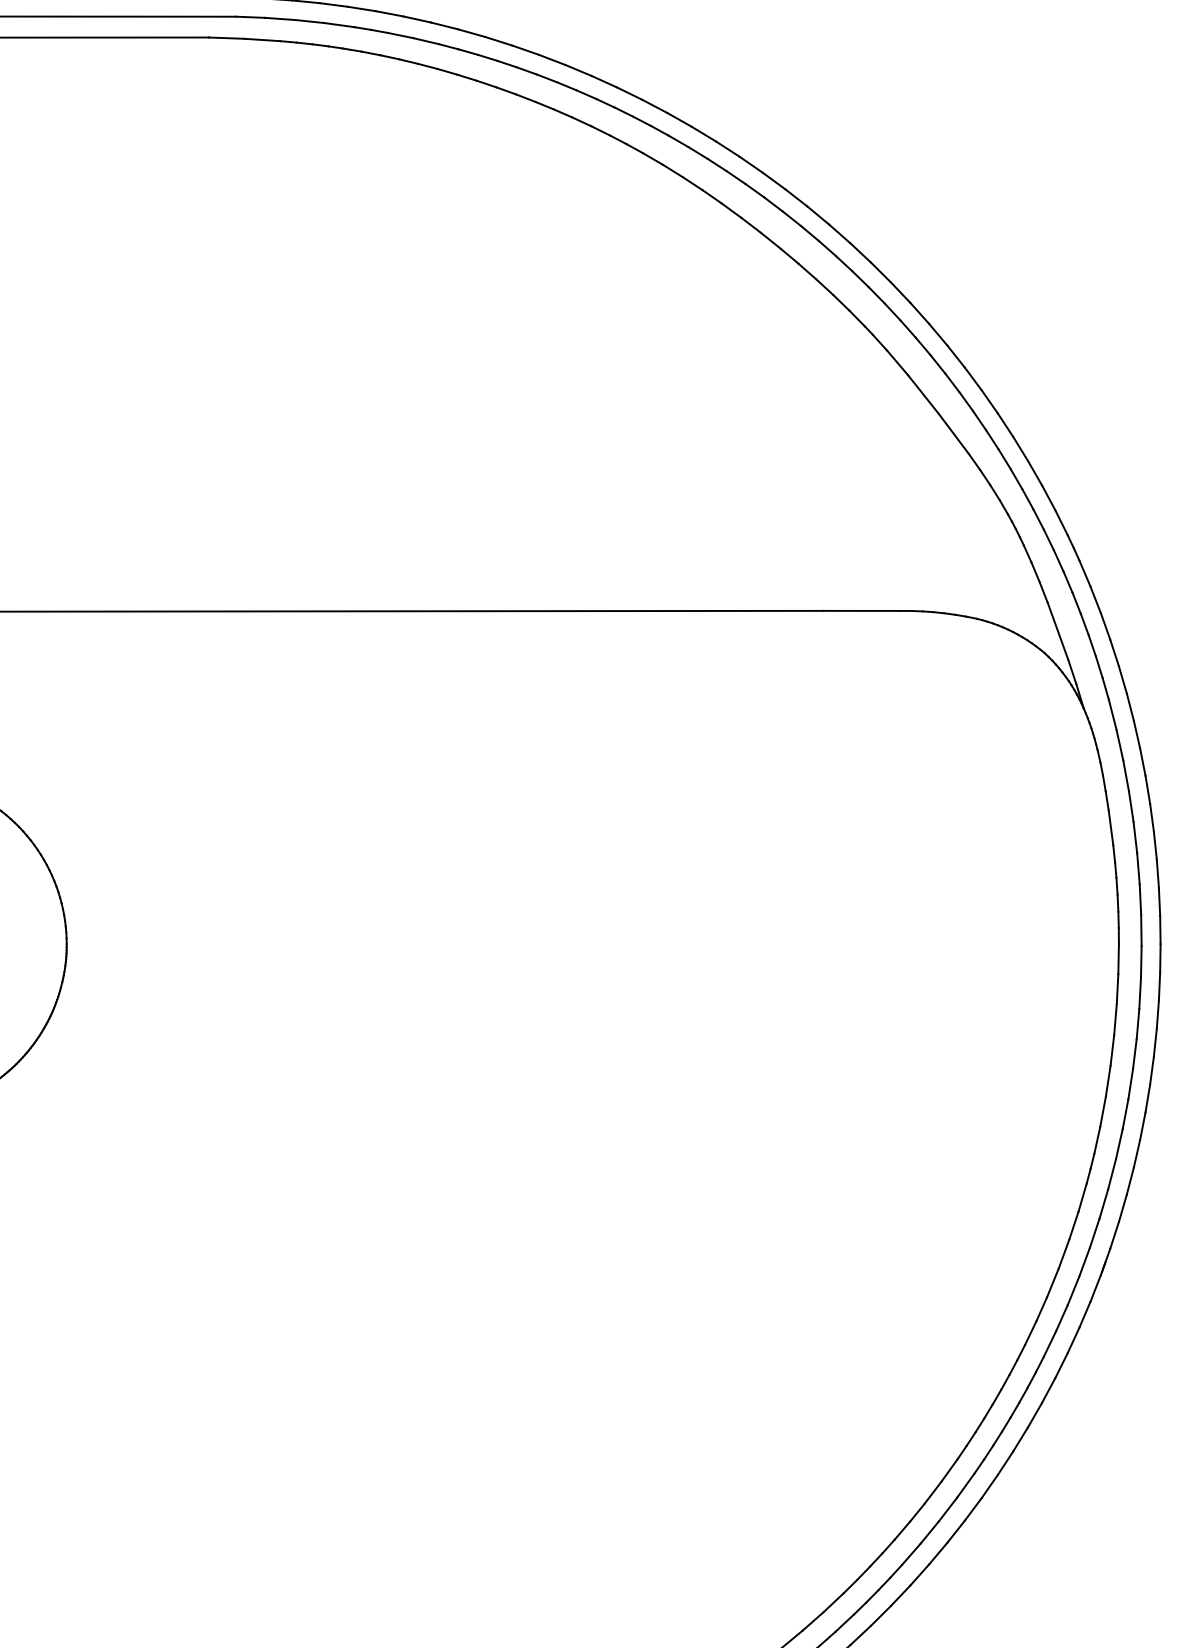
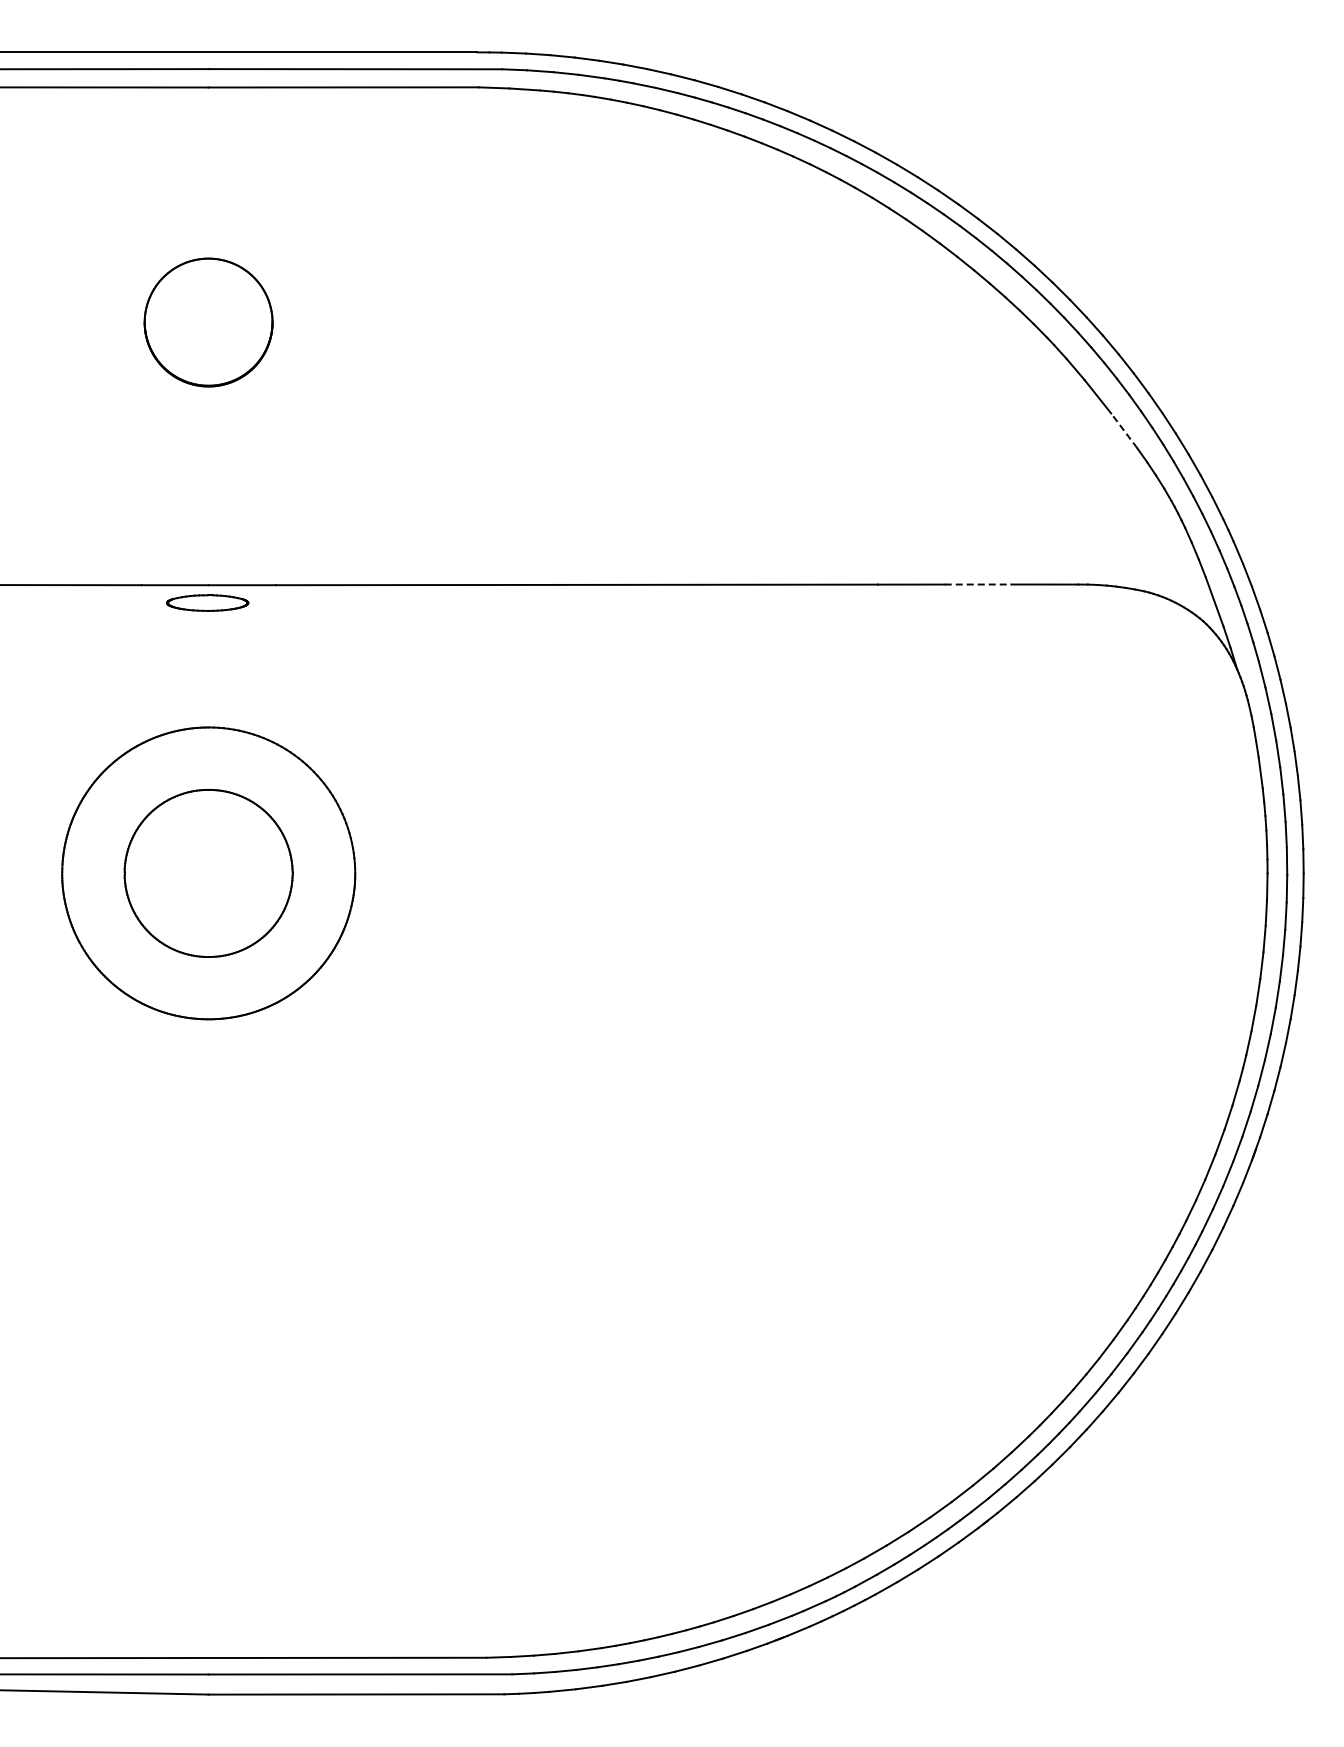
line: (953, 433) -> (1124, 430), solid -> dashed
line: (785, 610) -> (978, 584), solid -> dashed

